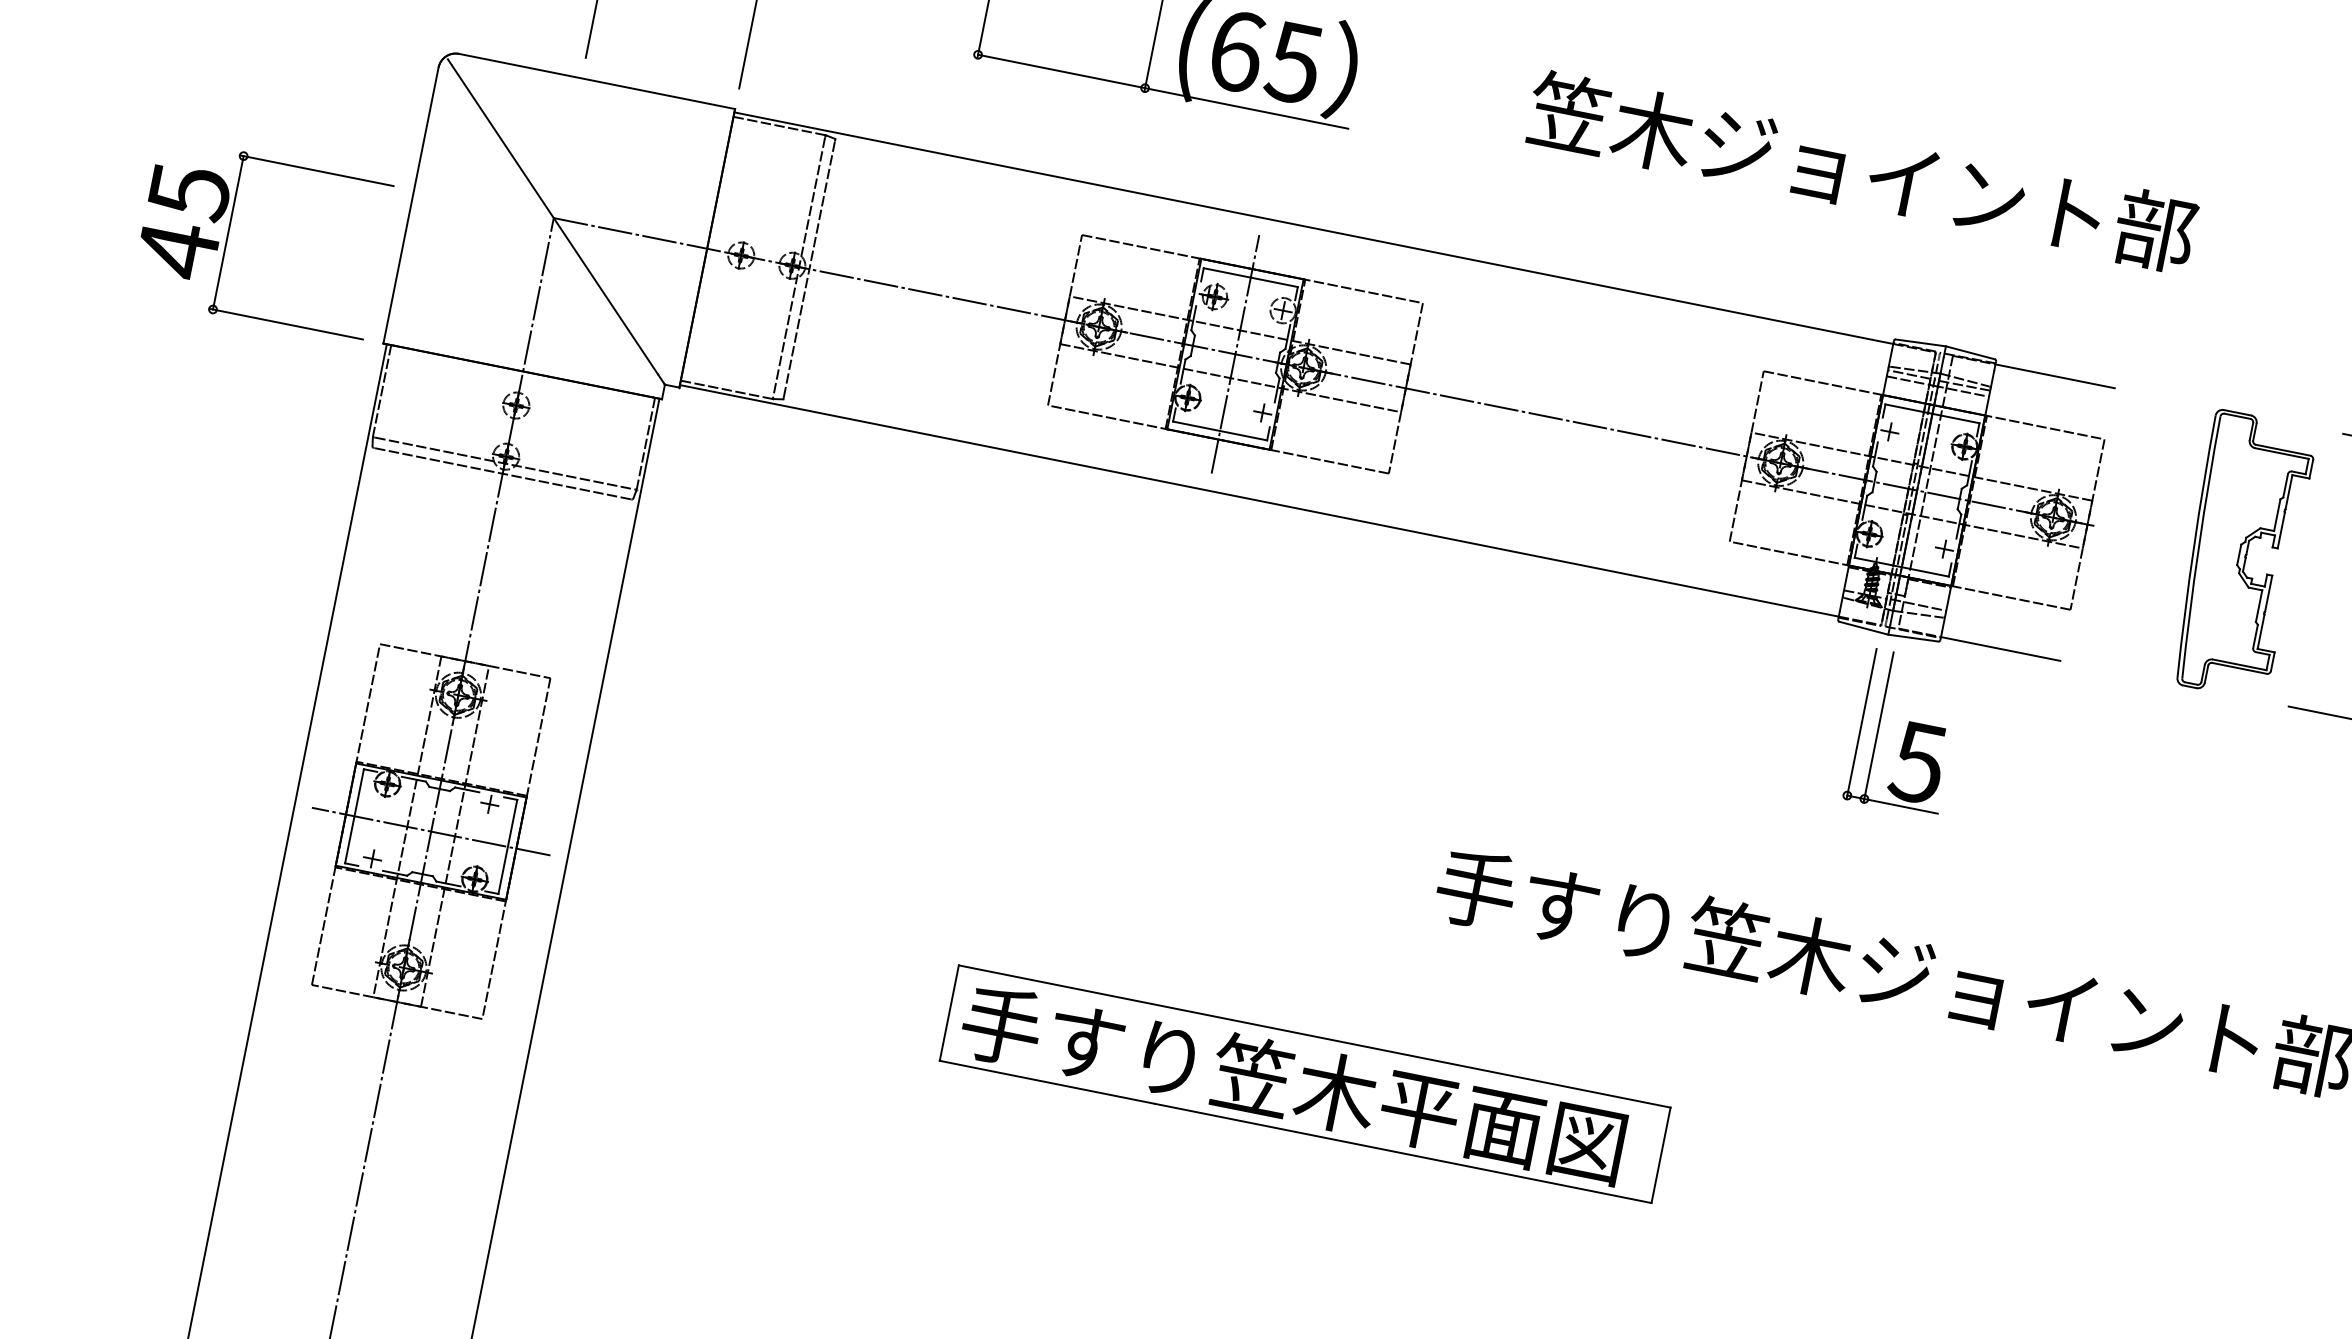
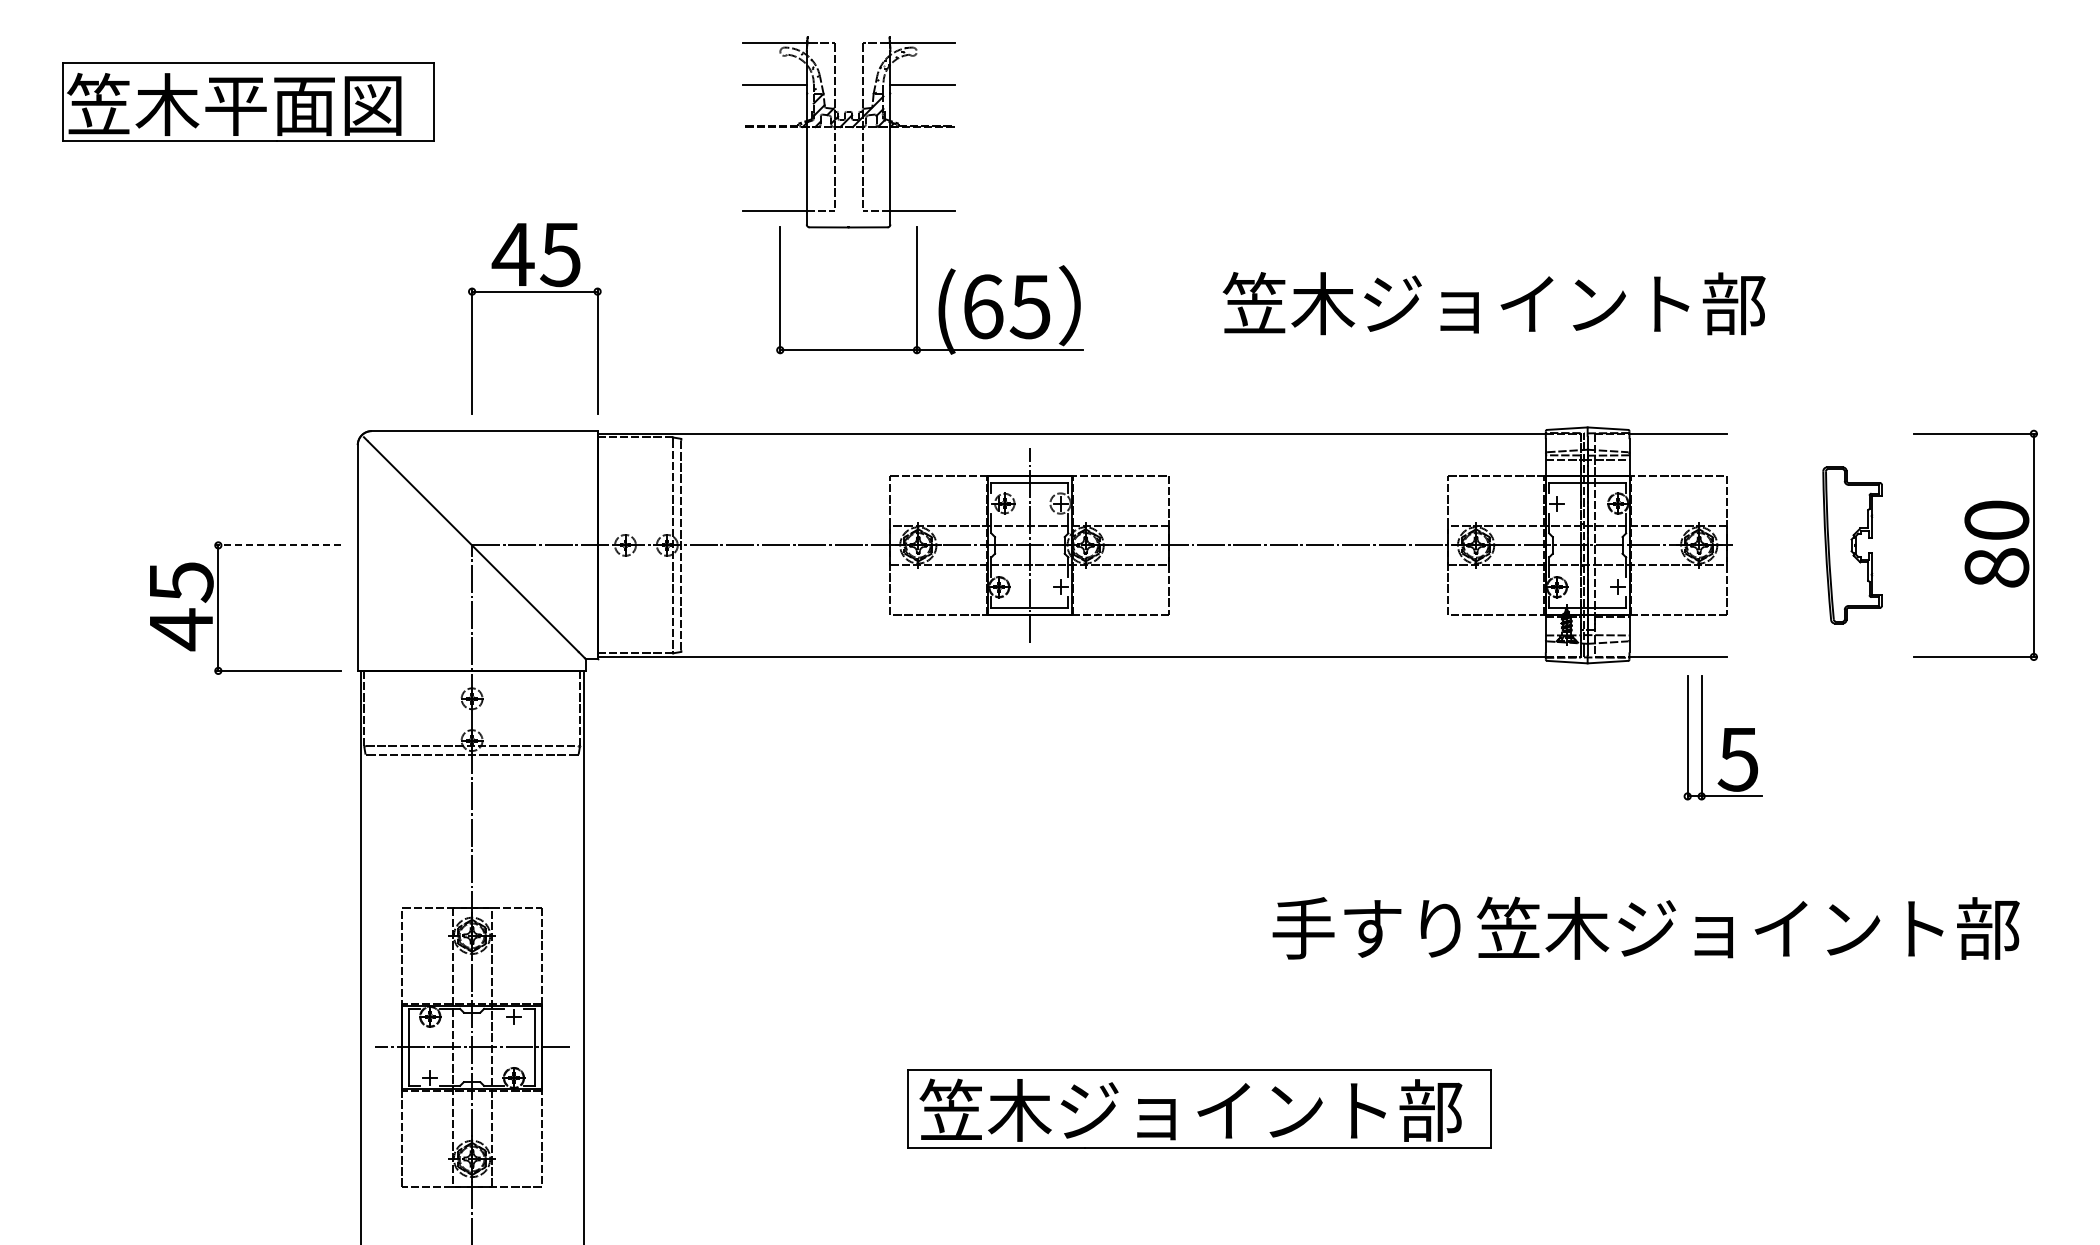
line: (317, 170) -> (278, 545), solid -> dashed
part: (2240, 555) -> (1852, 545), size x0.7
part: (1904, 732) -> (1722, 737), moved
text: (1294, 1082) -> (1190, 1109), 手すり笠木平面図 -> 笠木ジョイント部

